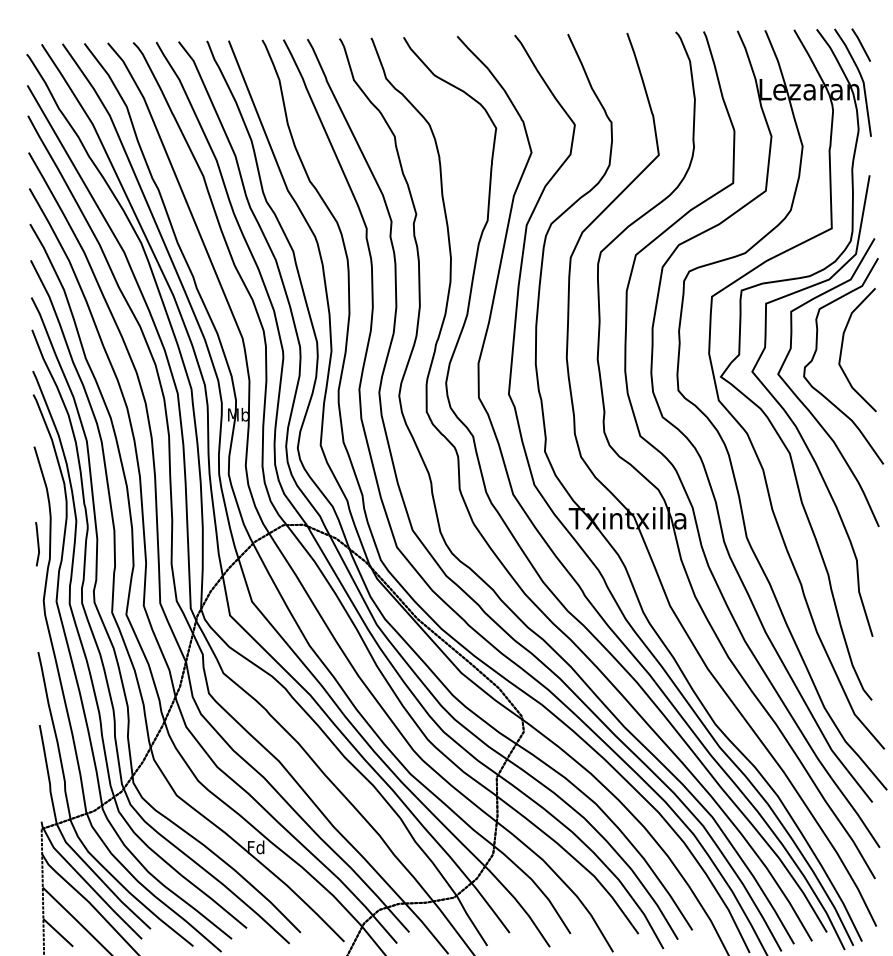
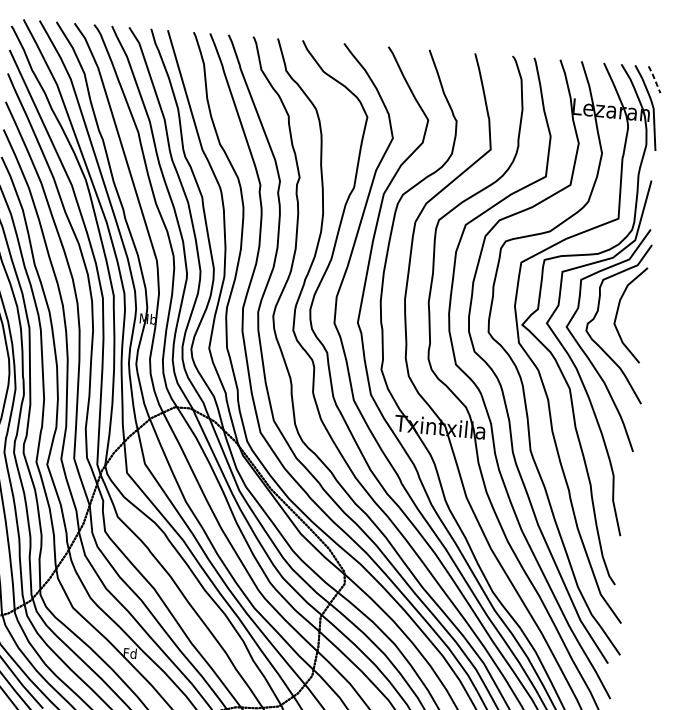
line: (861, 44) -> (654, 79), solid -> dashed

